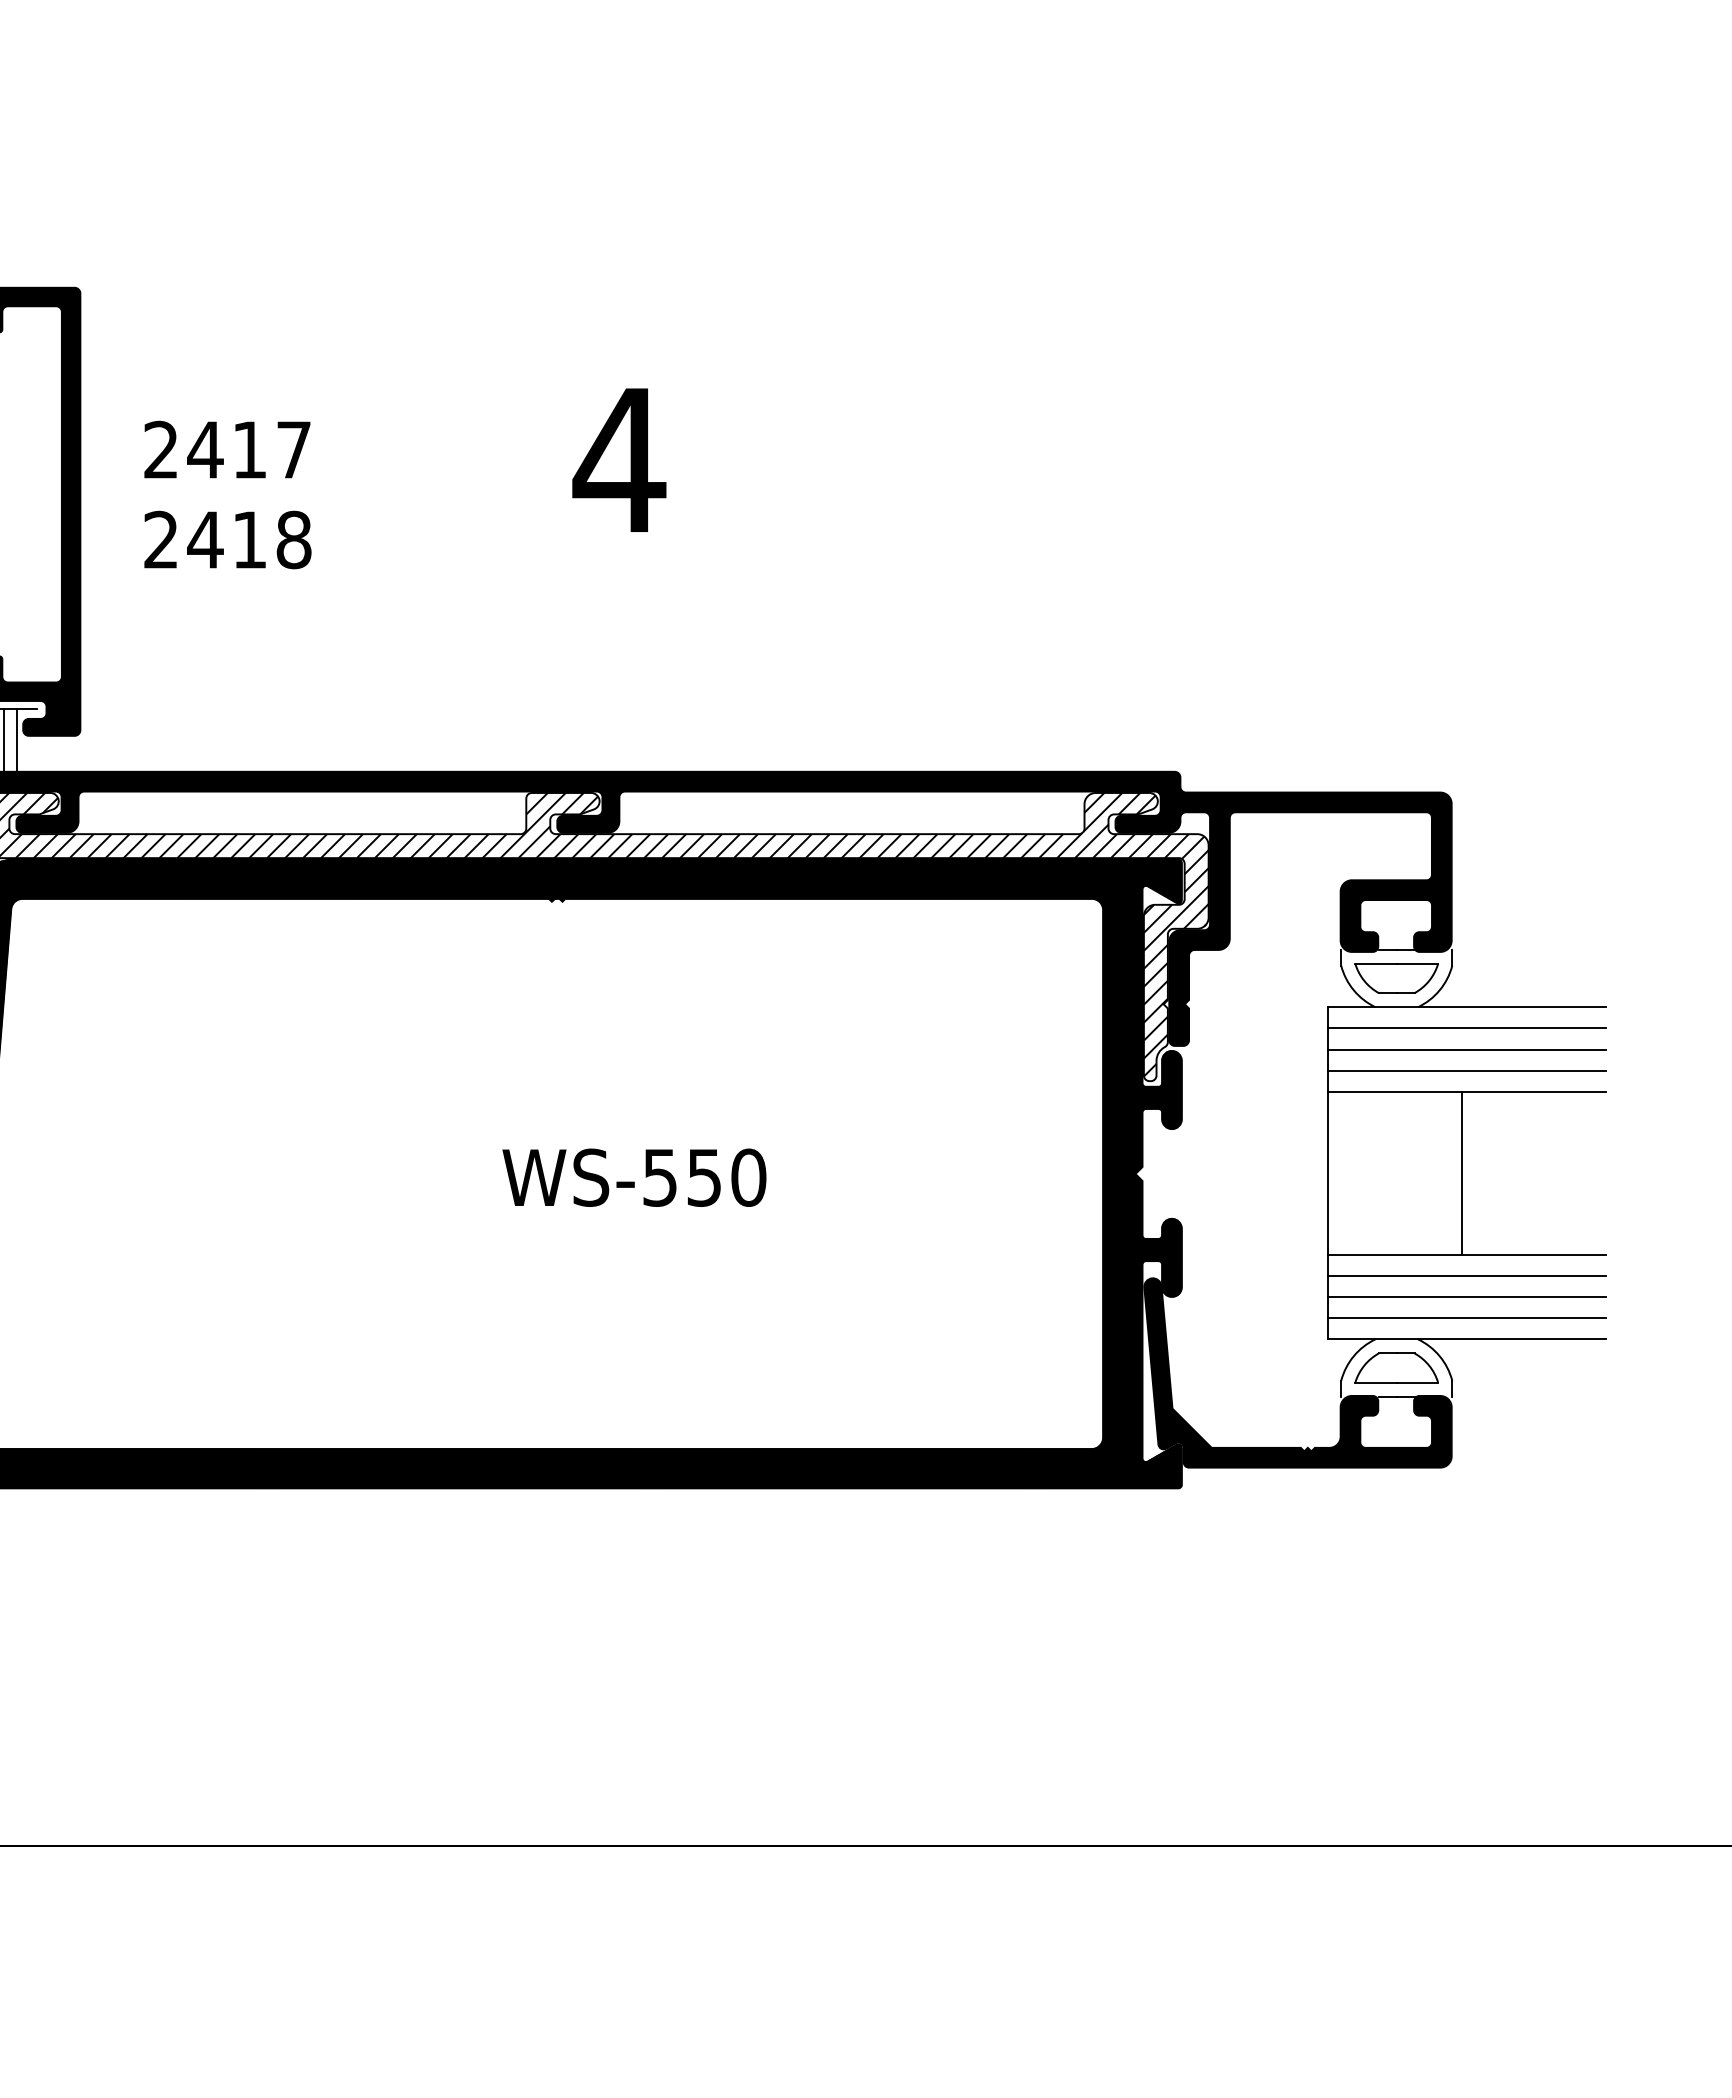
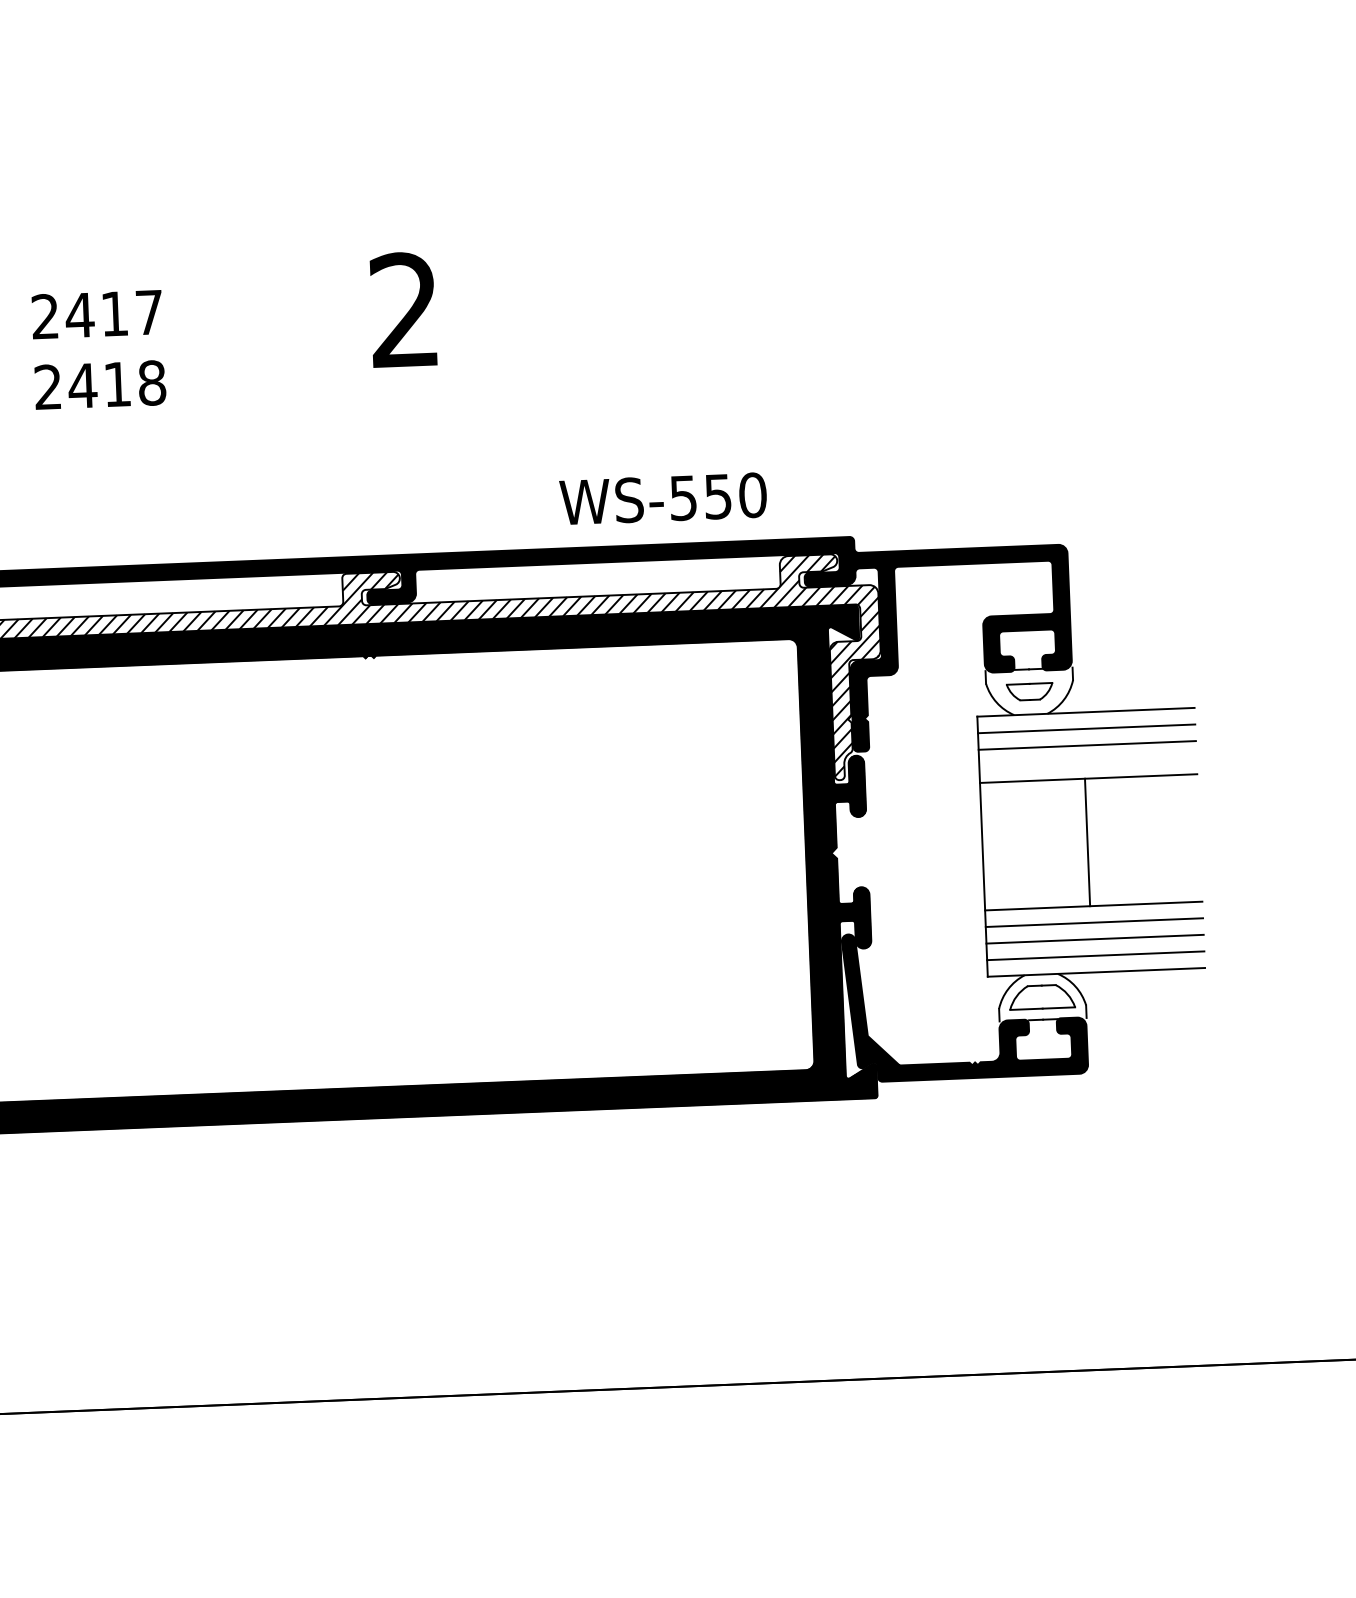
text: (619, 458) -> (404, 308), 4 -> 2
part: (1396, 978) -> (1029, 691), size x0.7
line: (1466, 1070) -> (1087, 761), removed
text: (634, 1177) -> (663, 498), moved

